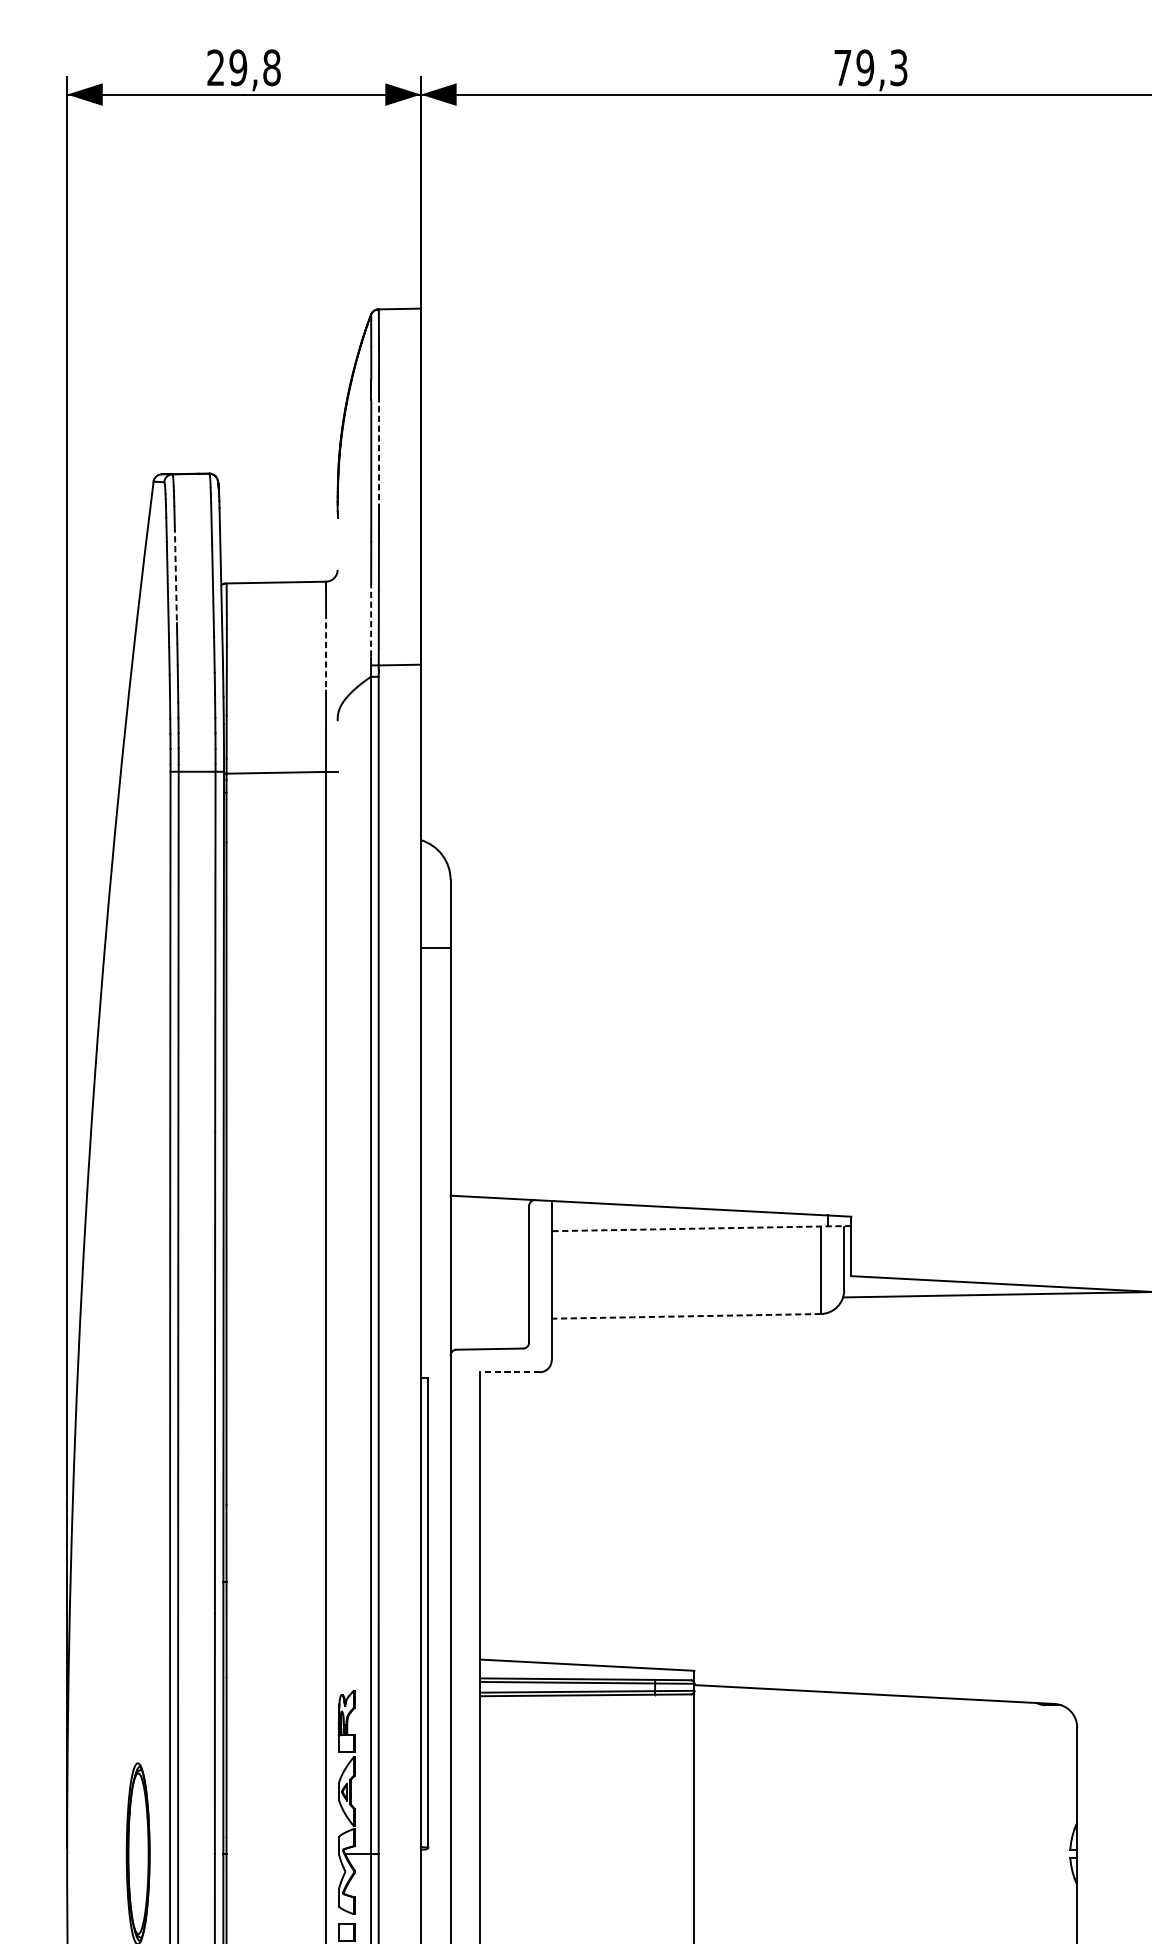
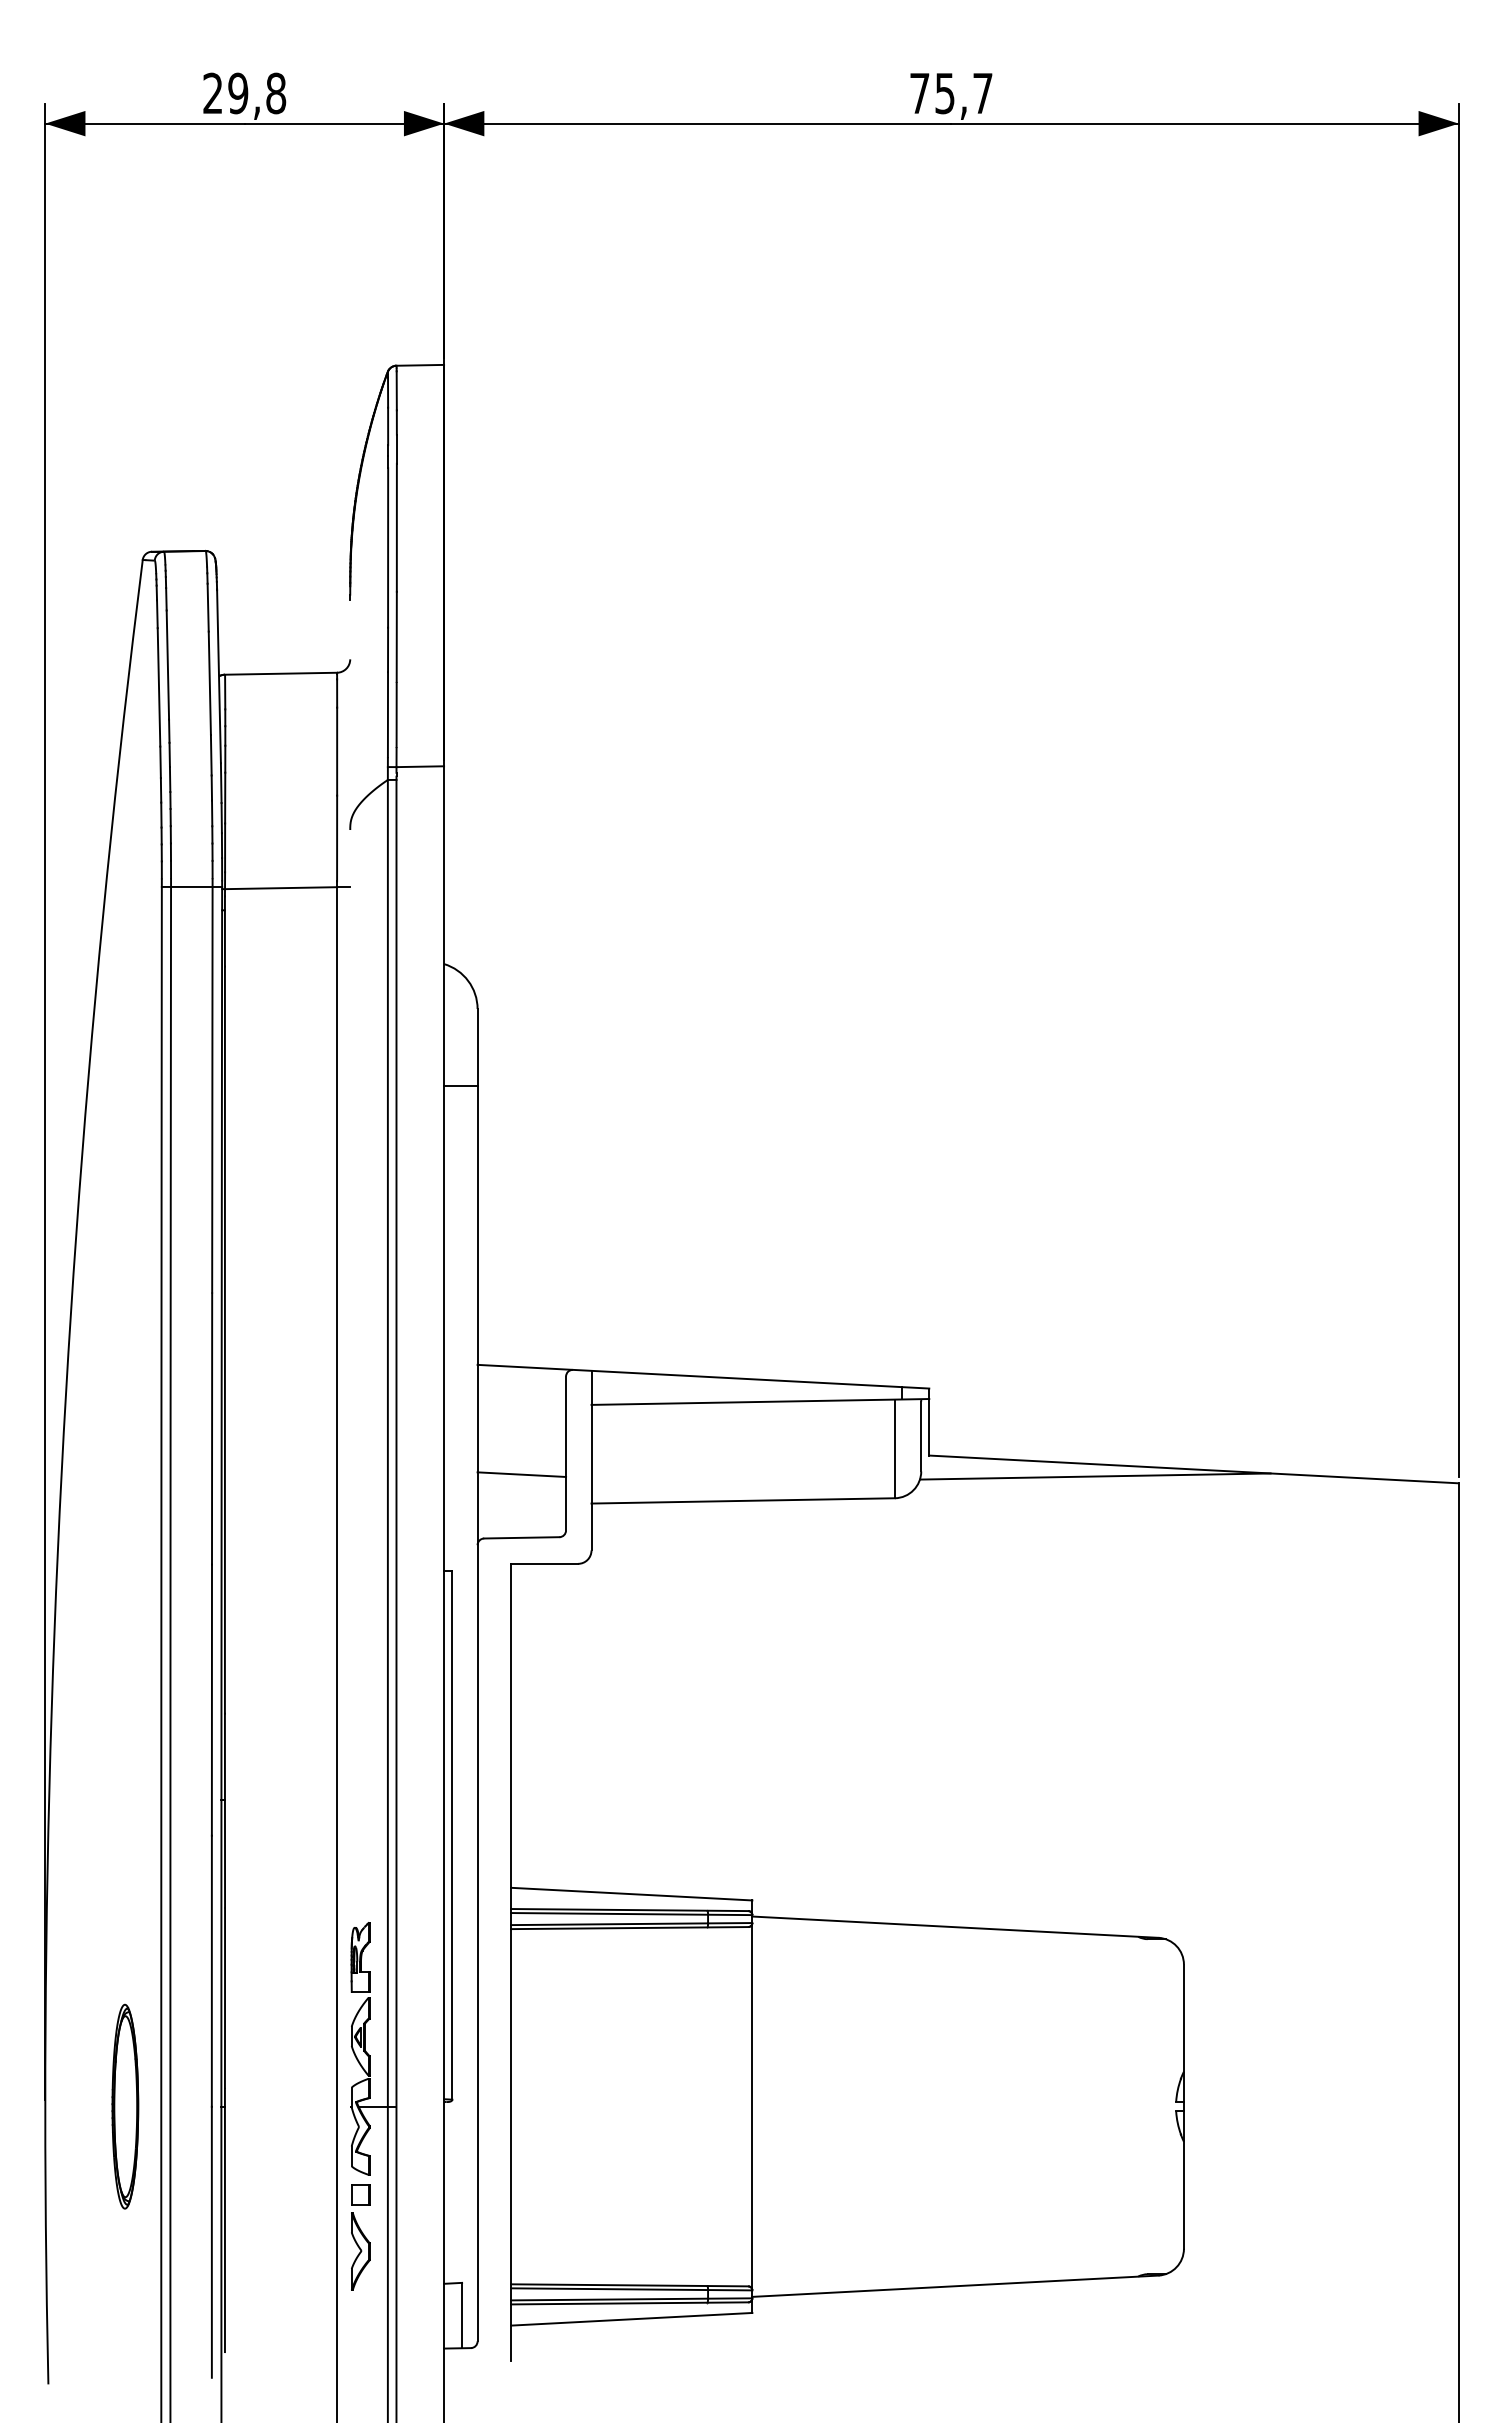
text: (881, 67) -> (963, 93), 79,3 -> 75,7
line: (378, 453) -> (396, 528), dashed -> solid
line: (175, 575) -> (167, 665), dashed -> solid
line: (370, 618) -> (387, 714), dashed -> solid
line: (326, 651) -> (337, 751), dashed -> solid
line: (701, 1228) -> (760, 1401), dashed -> solid
line: (489, 1292) -> (521, 1474), added
line: (686, 1316) -> (743, 1500), dashed -> solid
line: (509, 1371) -> (544, 1563), dashed -> solid

